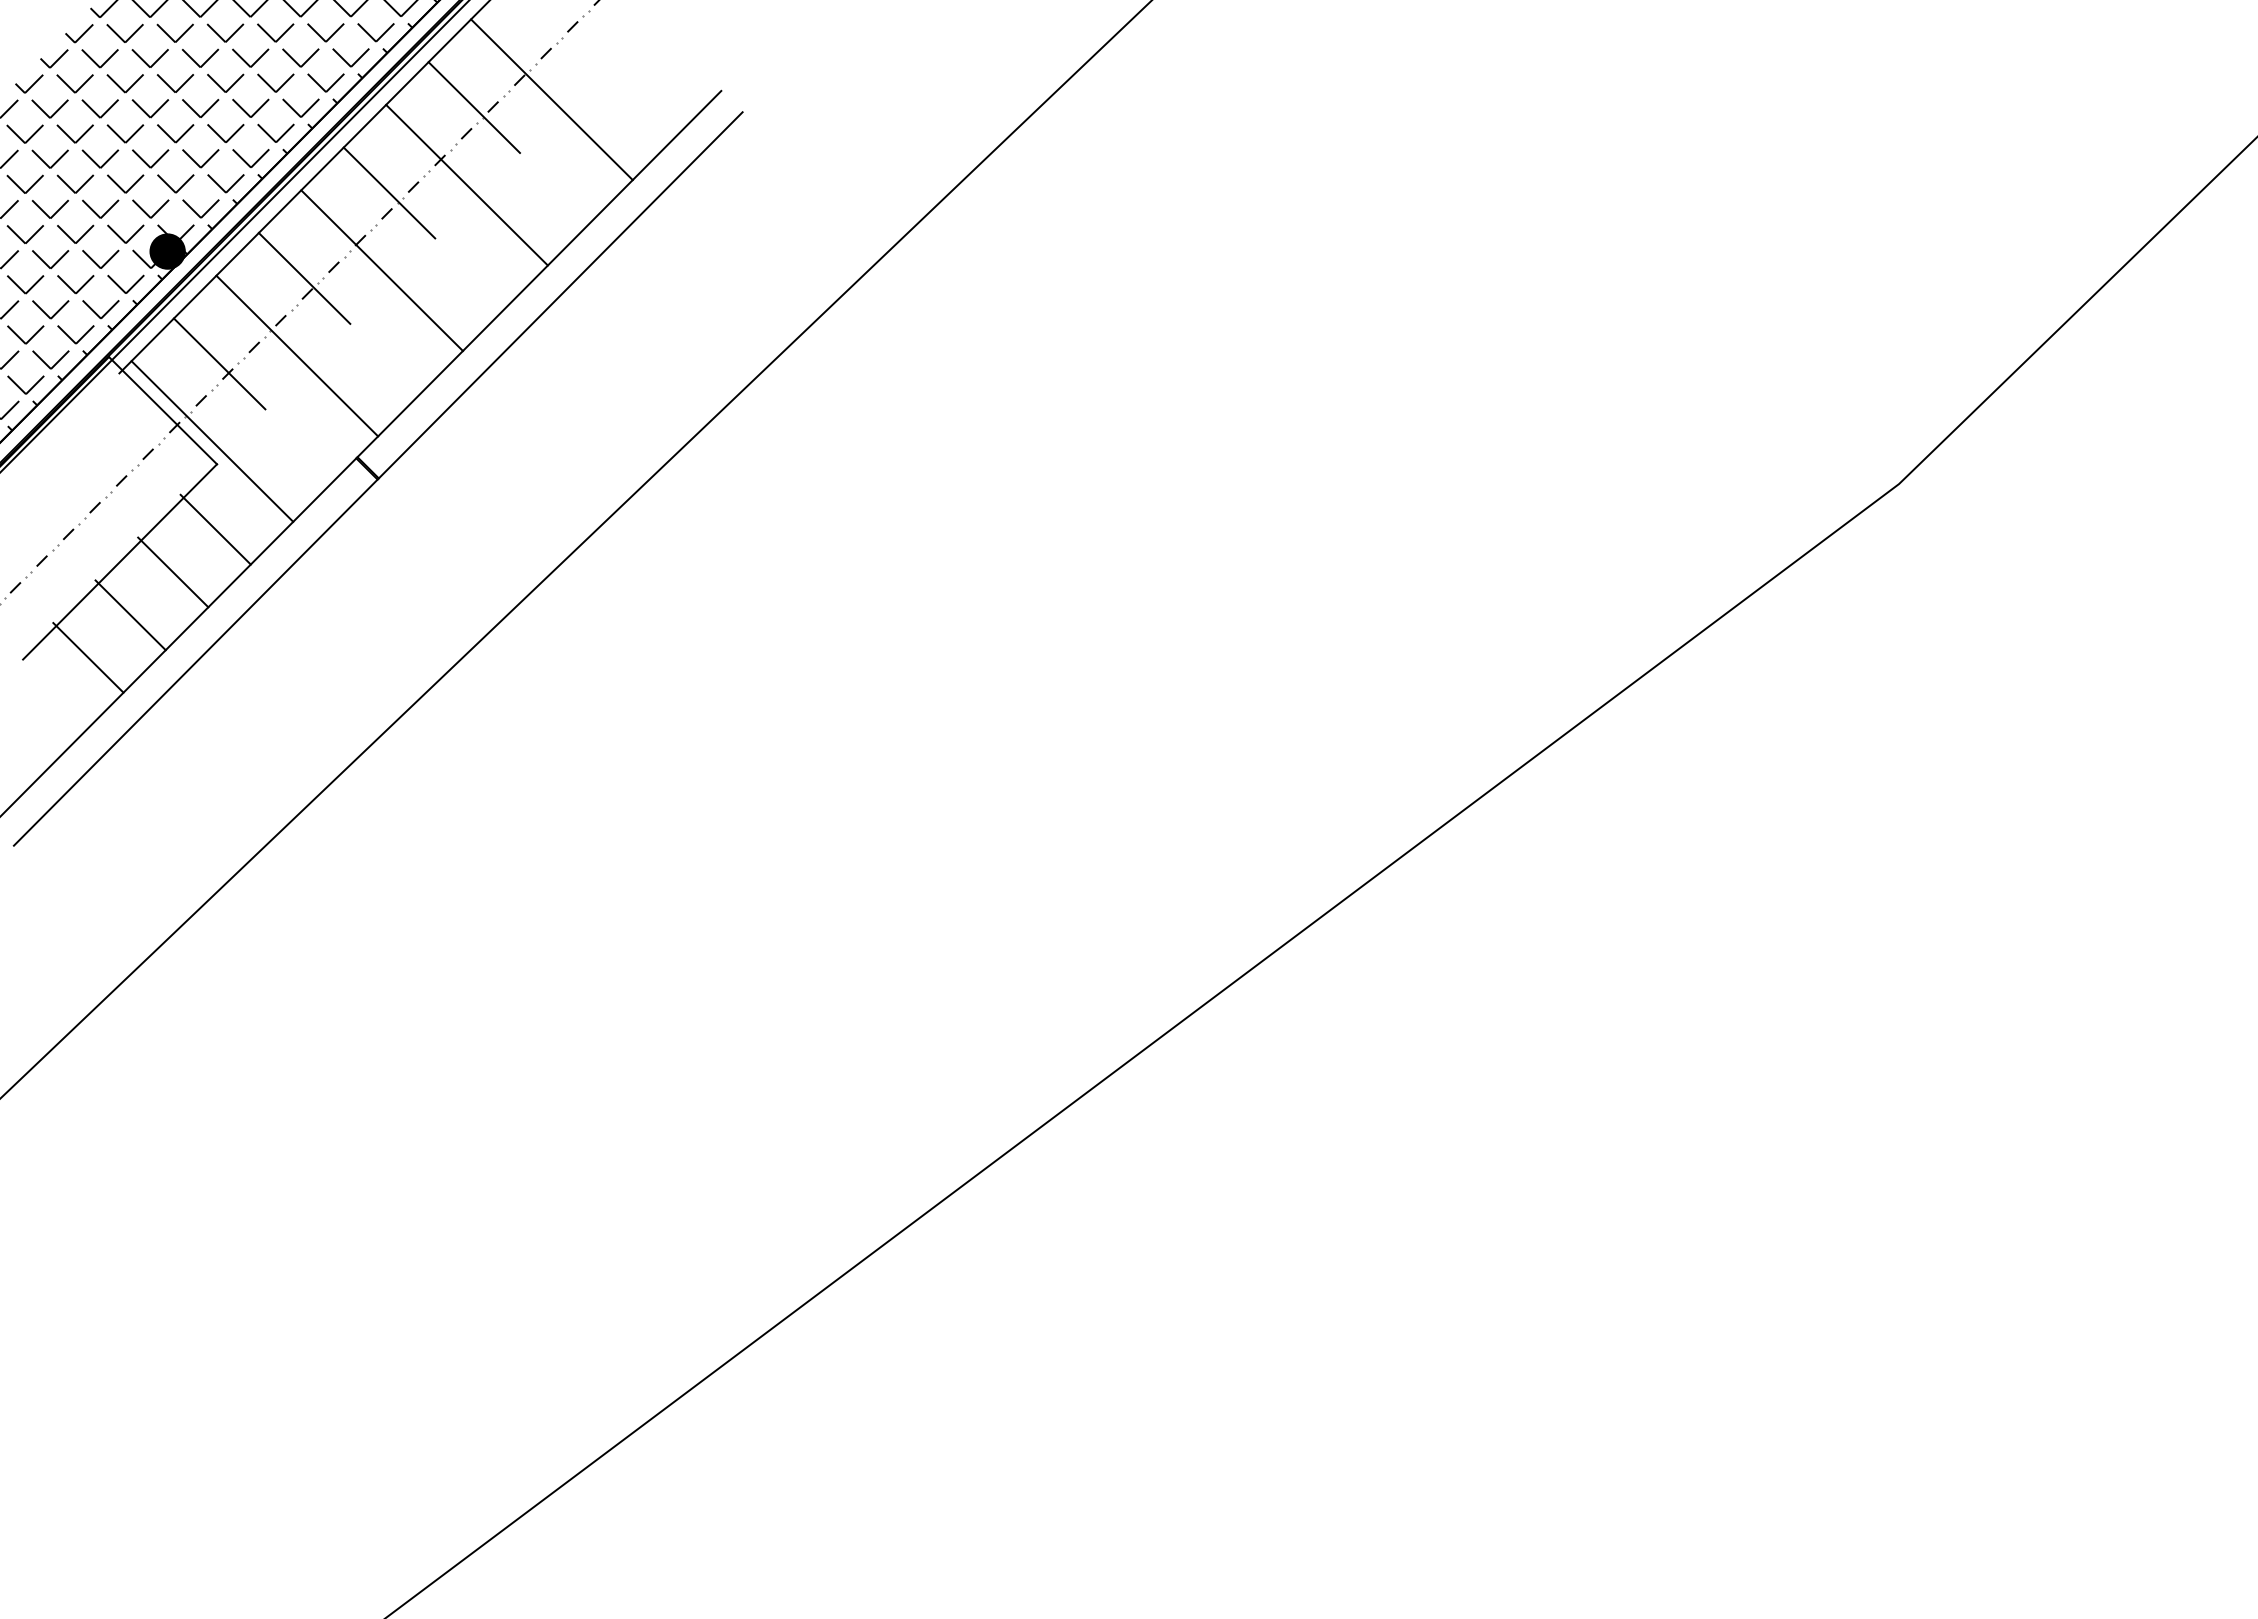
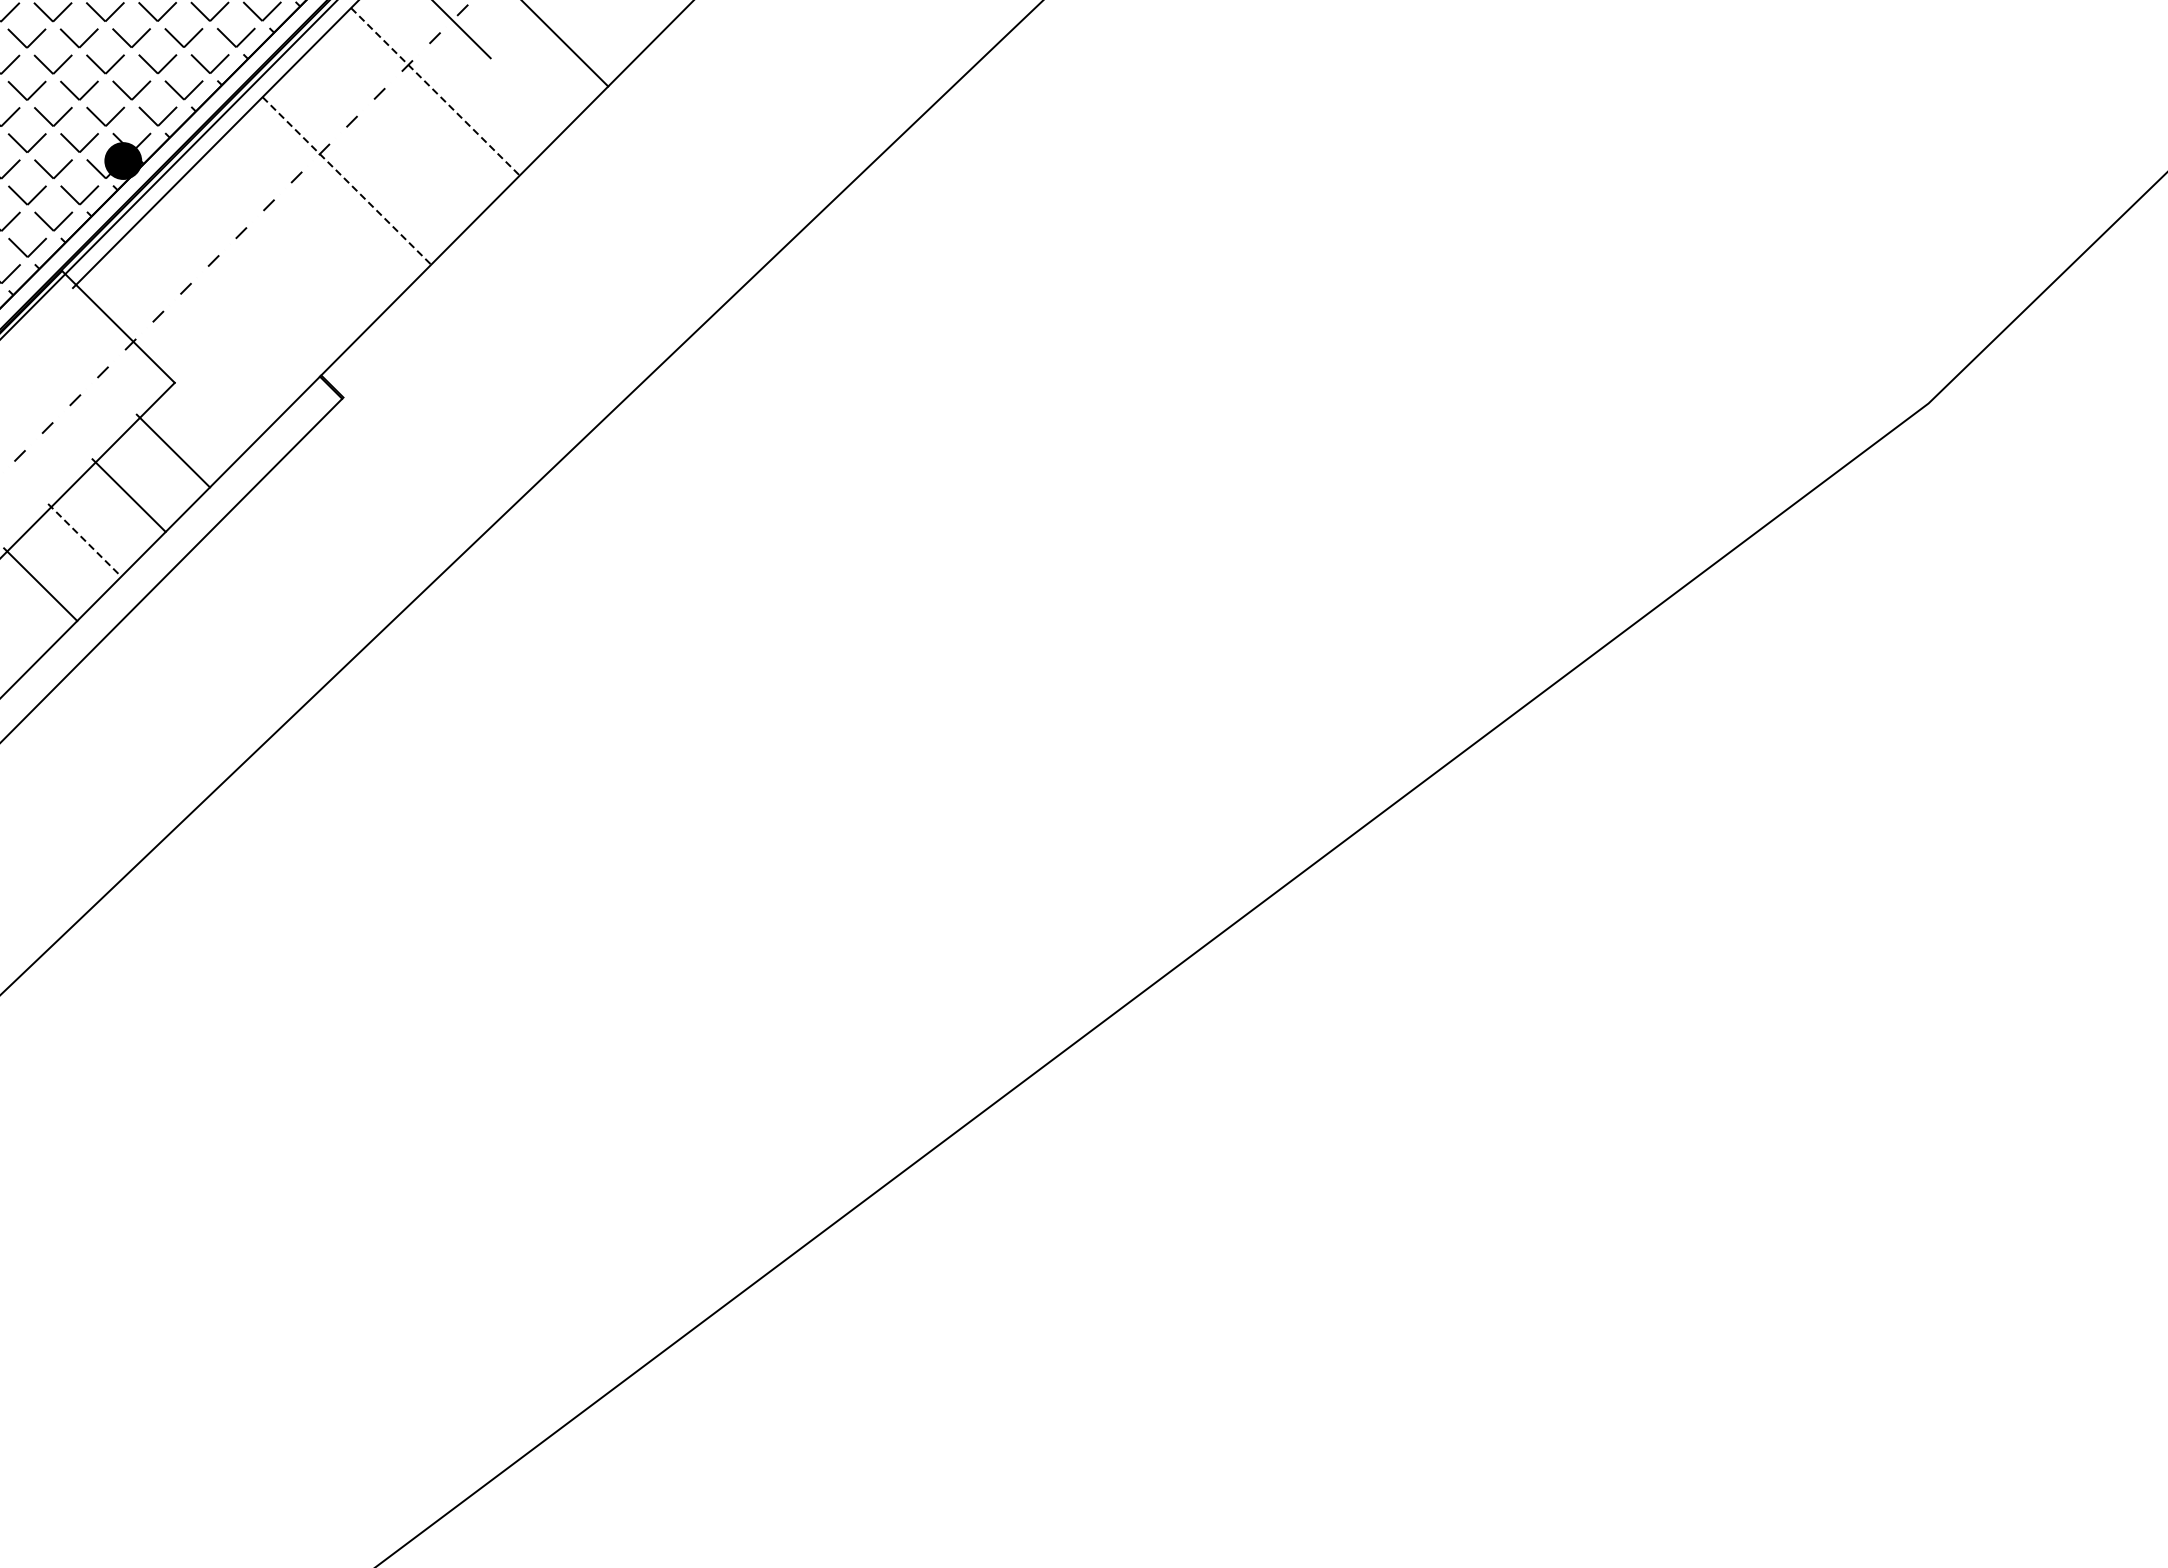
line: (467, 185) -> (435, 92), solid -> dashed
line: (389, 192) -> (354, 99), removed
line: (382, 270) -> (347, 180), solid -> dashed
line: (304, 278) -> (265, 189), removed
line: (560, 295) -> (532, 206), removed
line: (297, 355) -> (258, 269), removed
line: (219, 363) -> (177, 277), removed
line: (212, 441) -> (170, 359), removed
line: (131, 615) -> (85, 540), solid -> dashed

